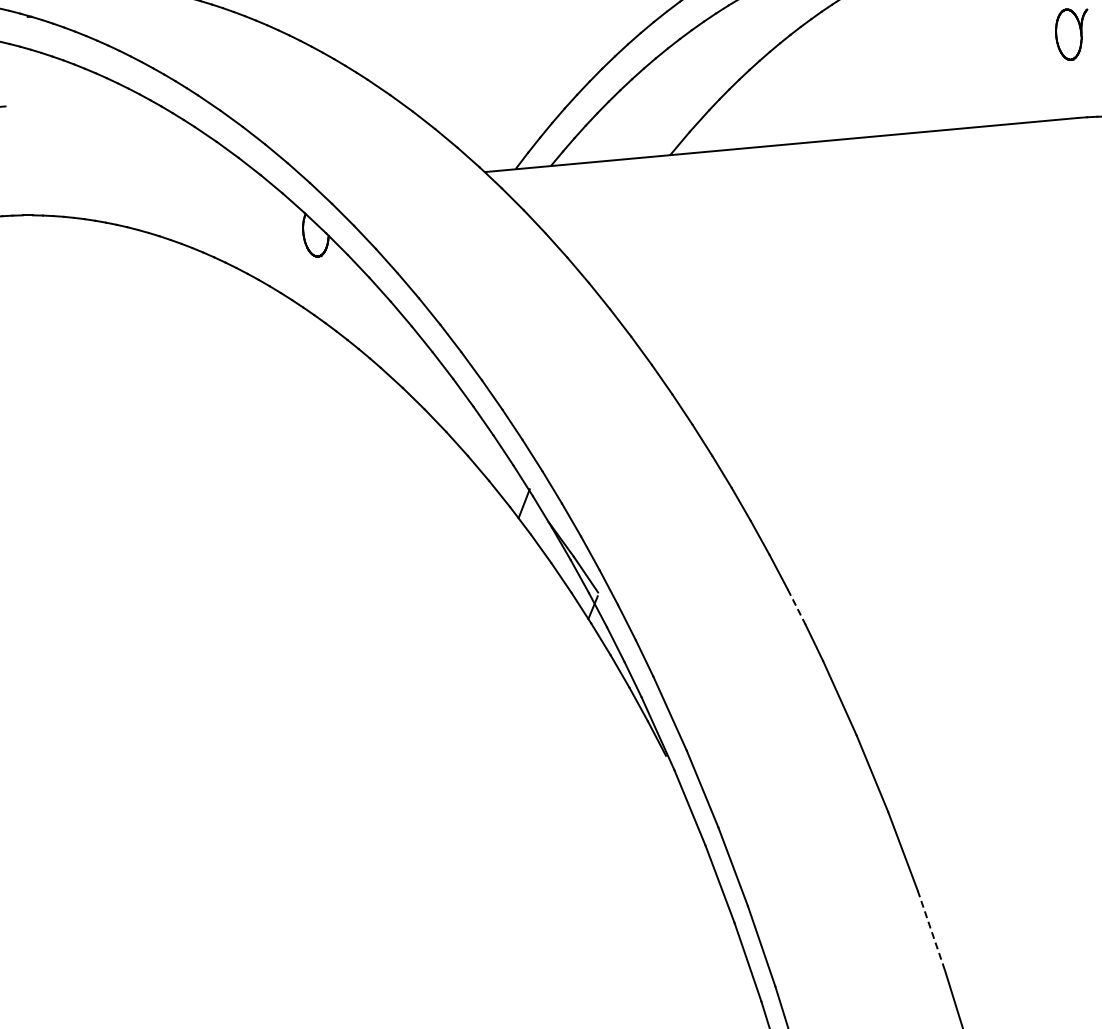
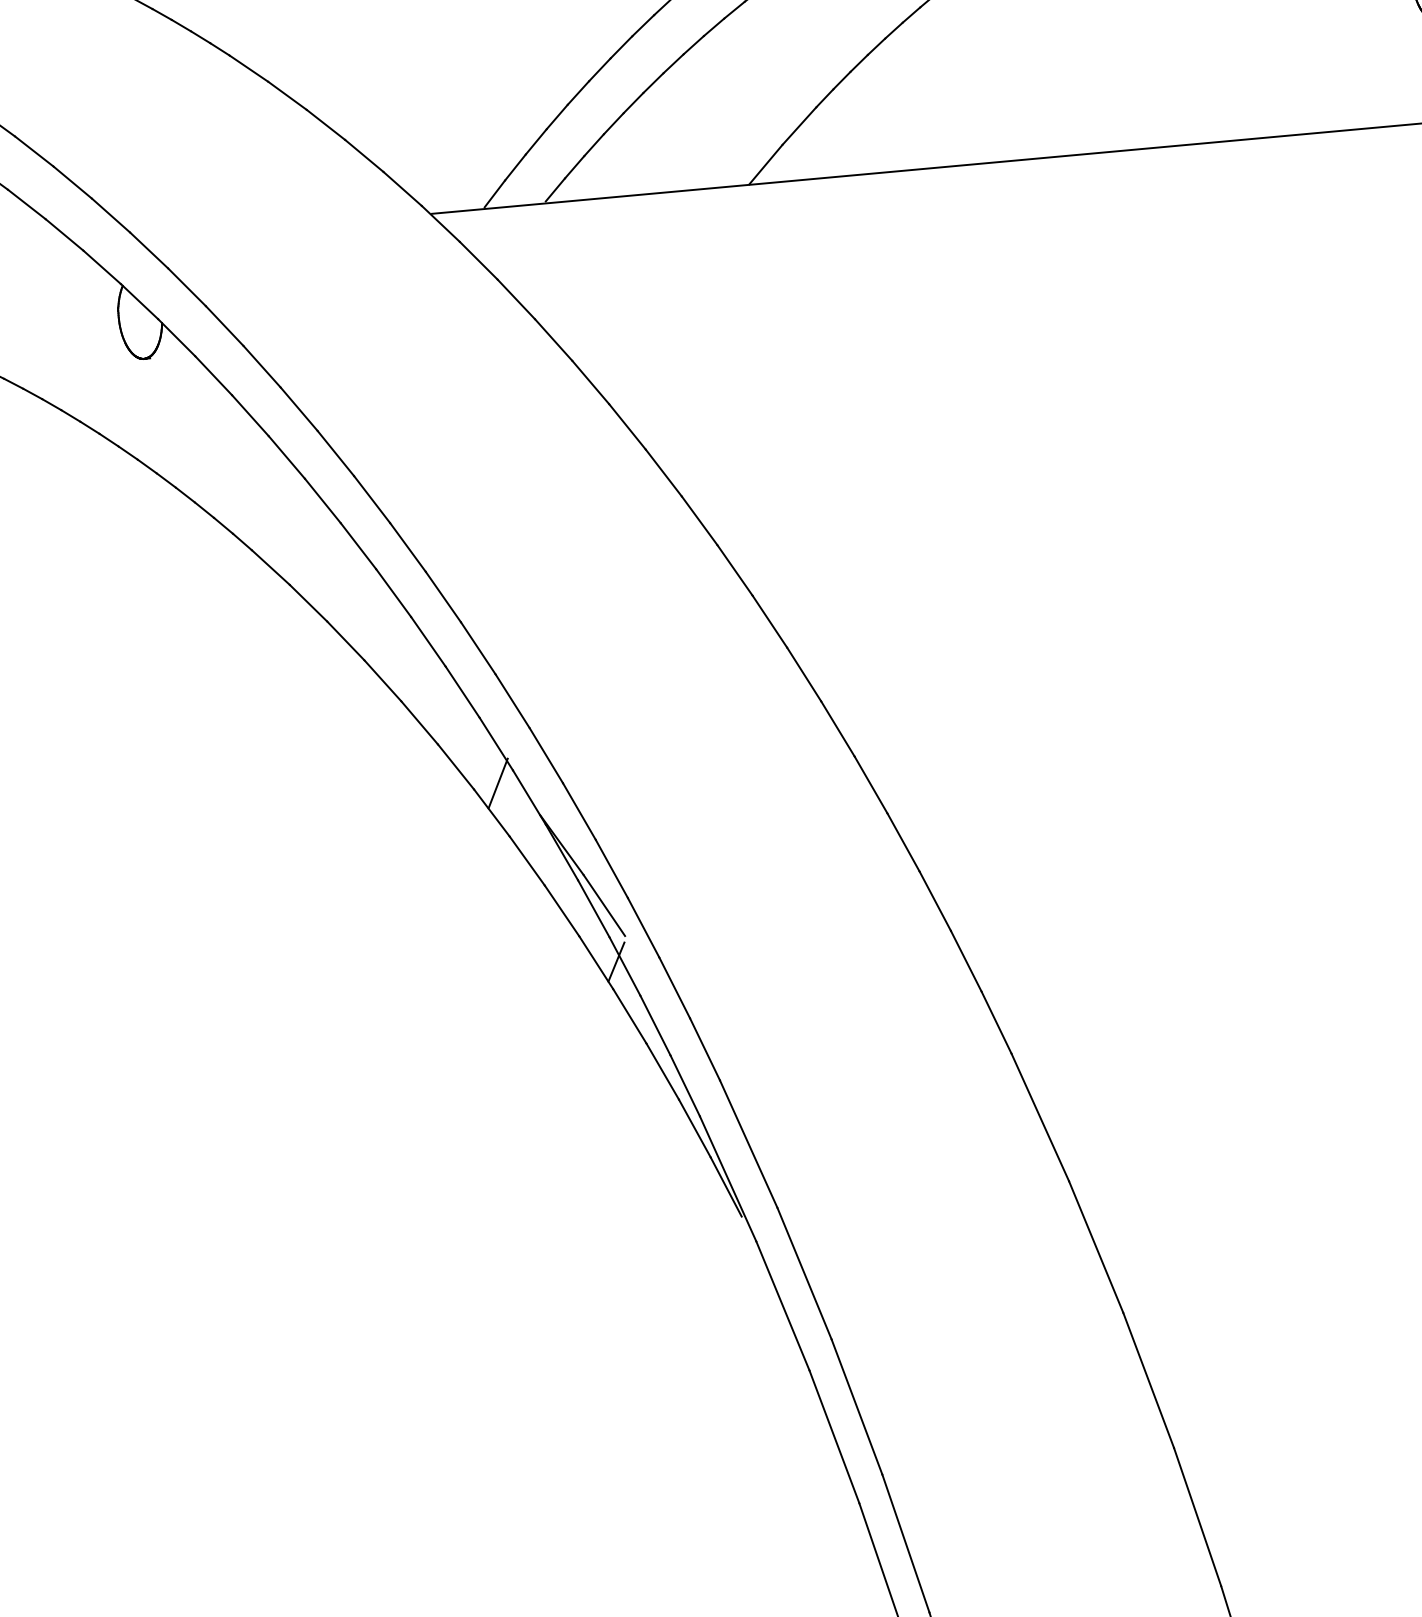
line: (796, 607) -> (965, 961), dashed -> solid
line: (931, 931) -> (1197, 1518), dashed -> solid

